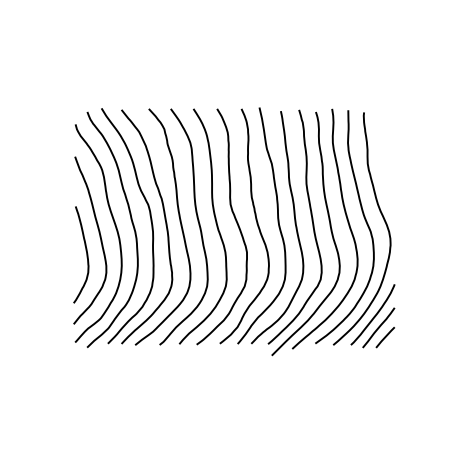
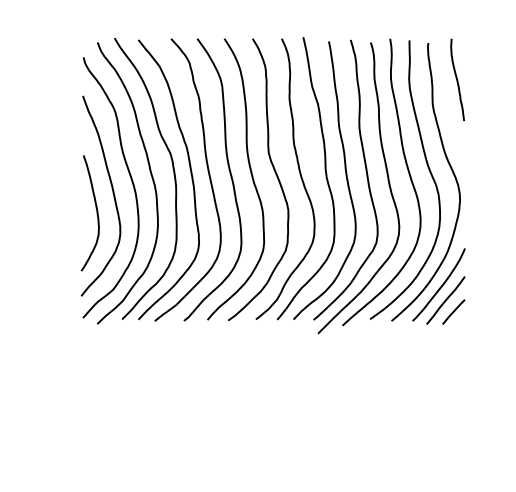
curve: (388, 142) -> (457, 78), added

